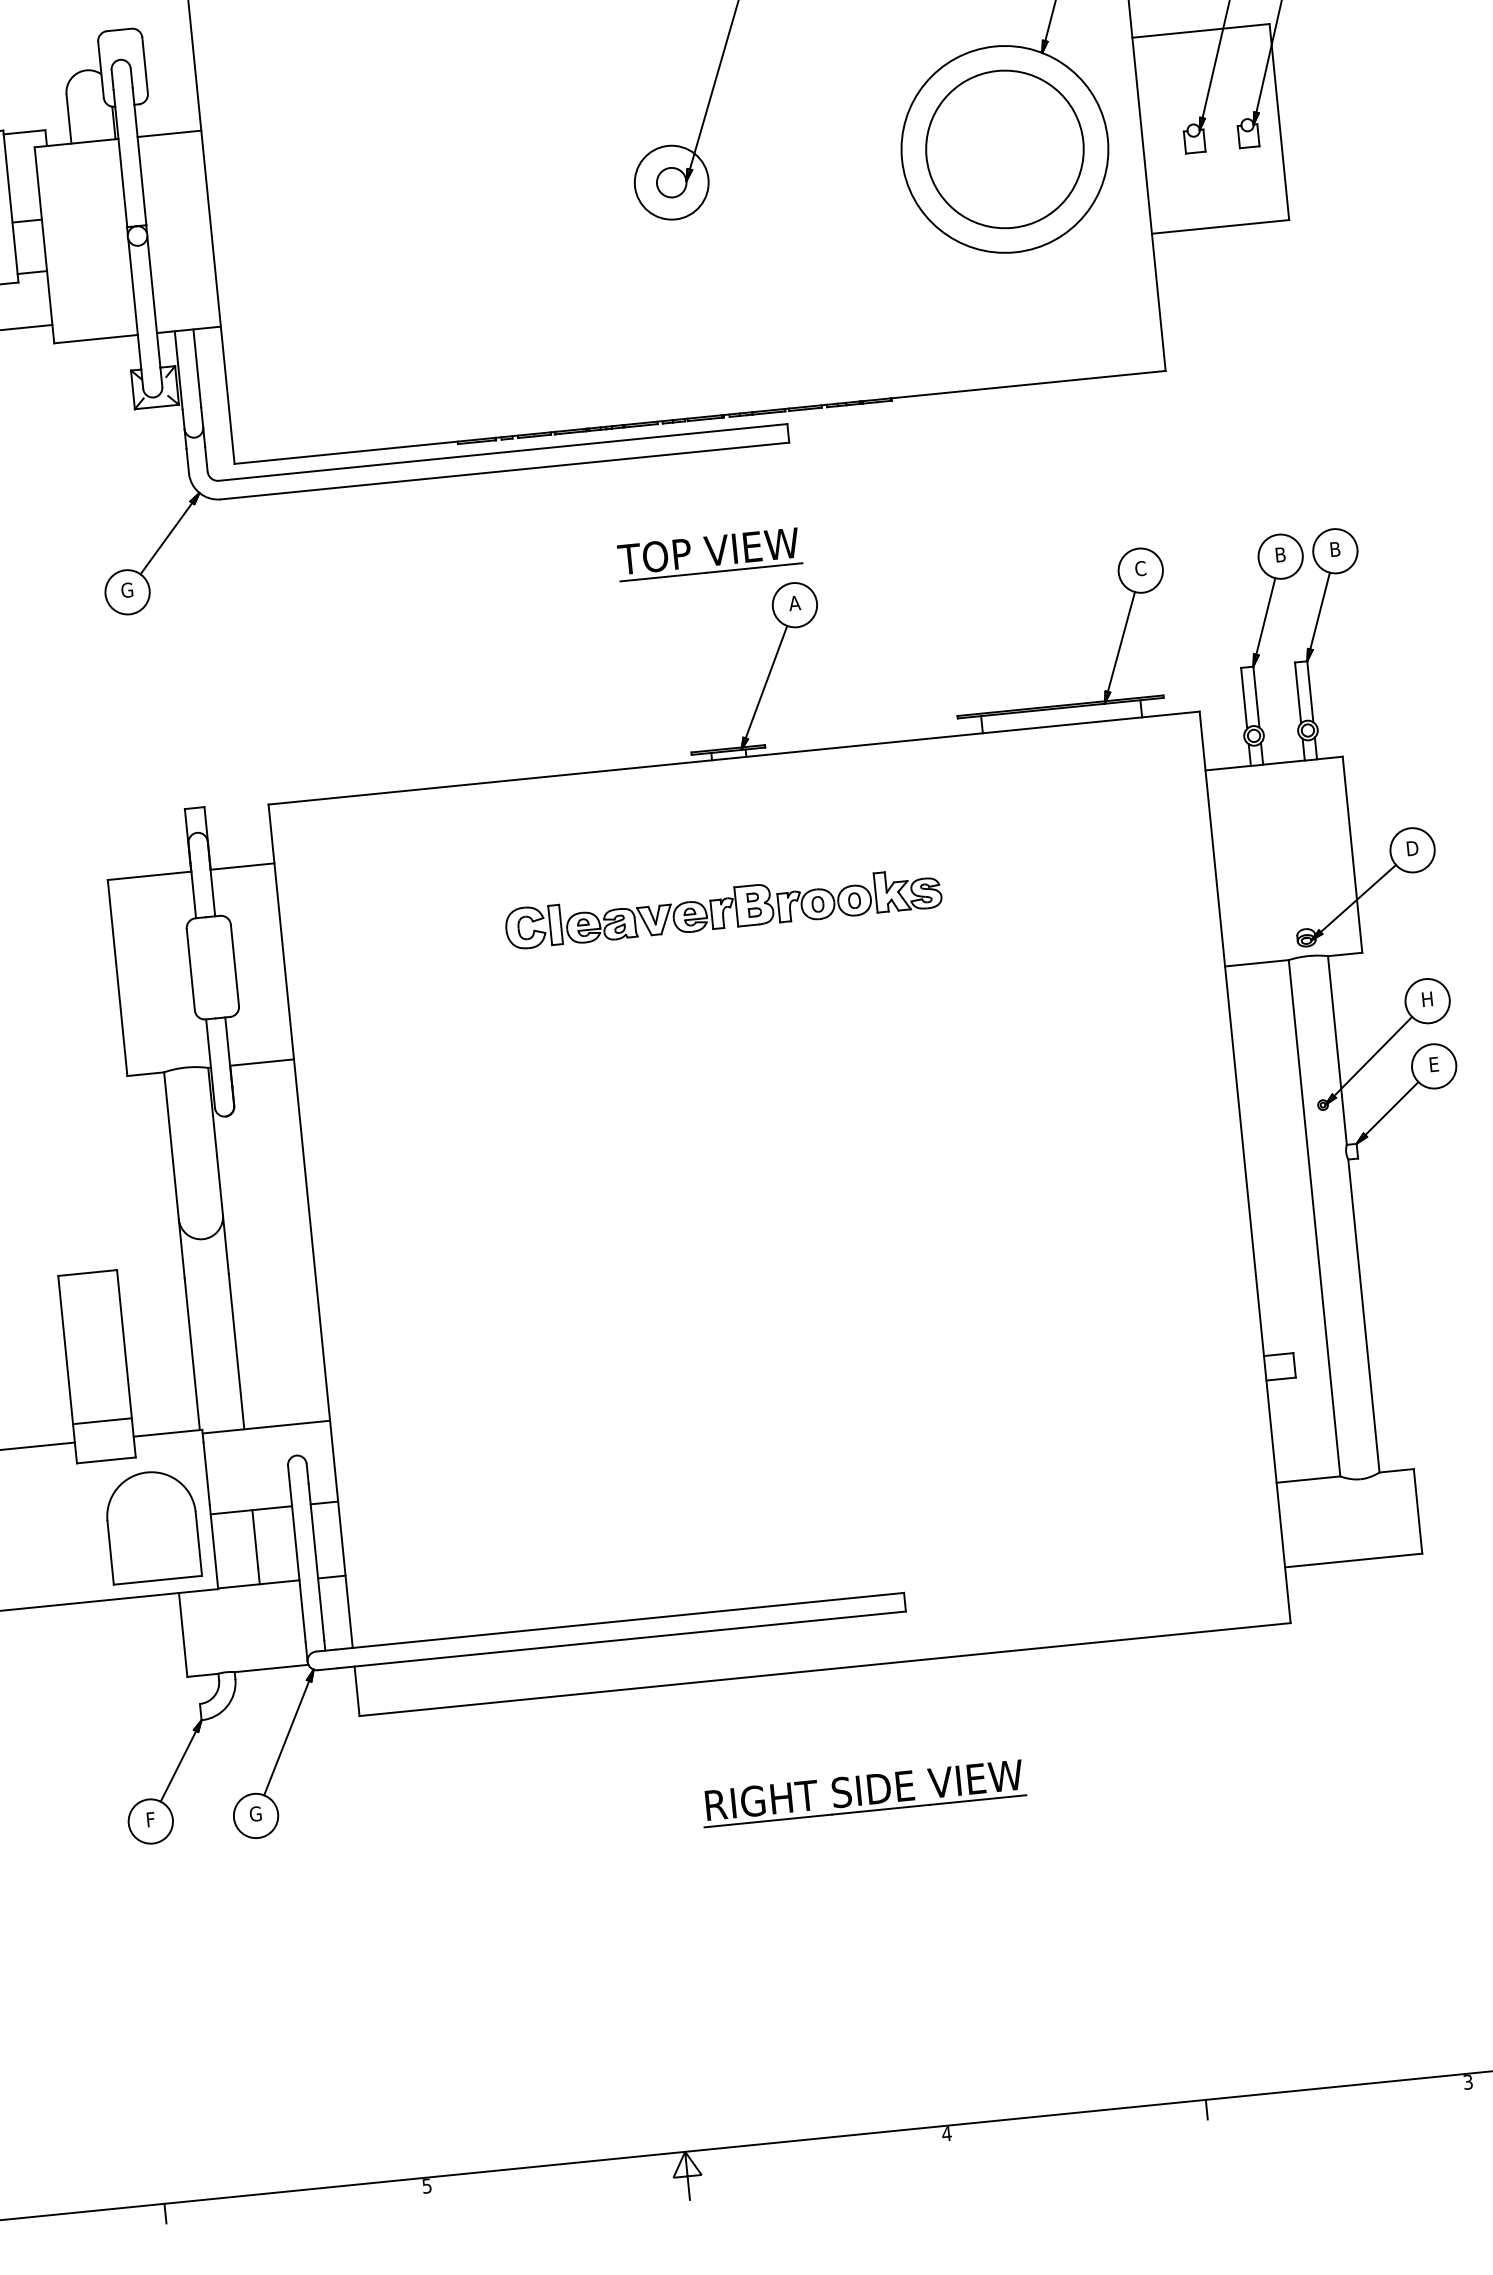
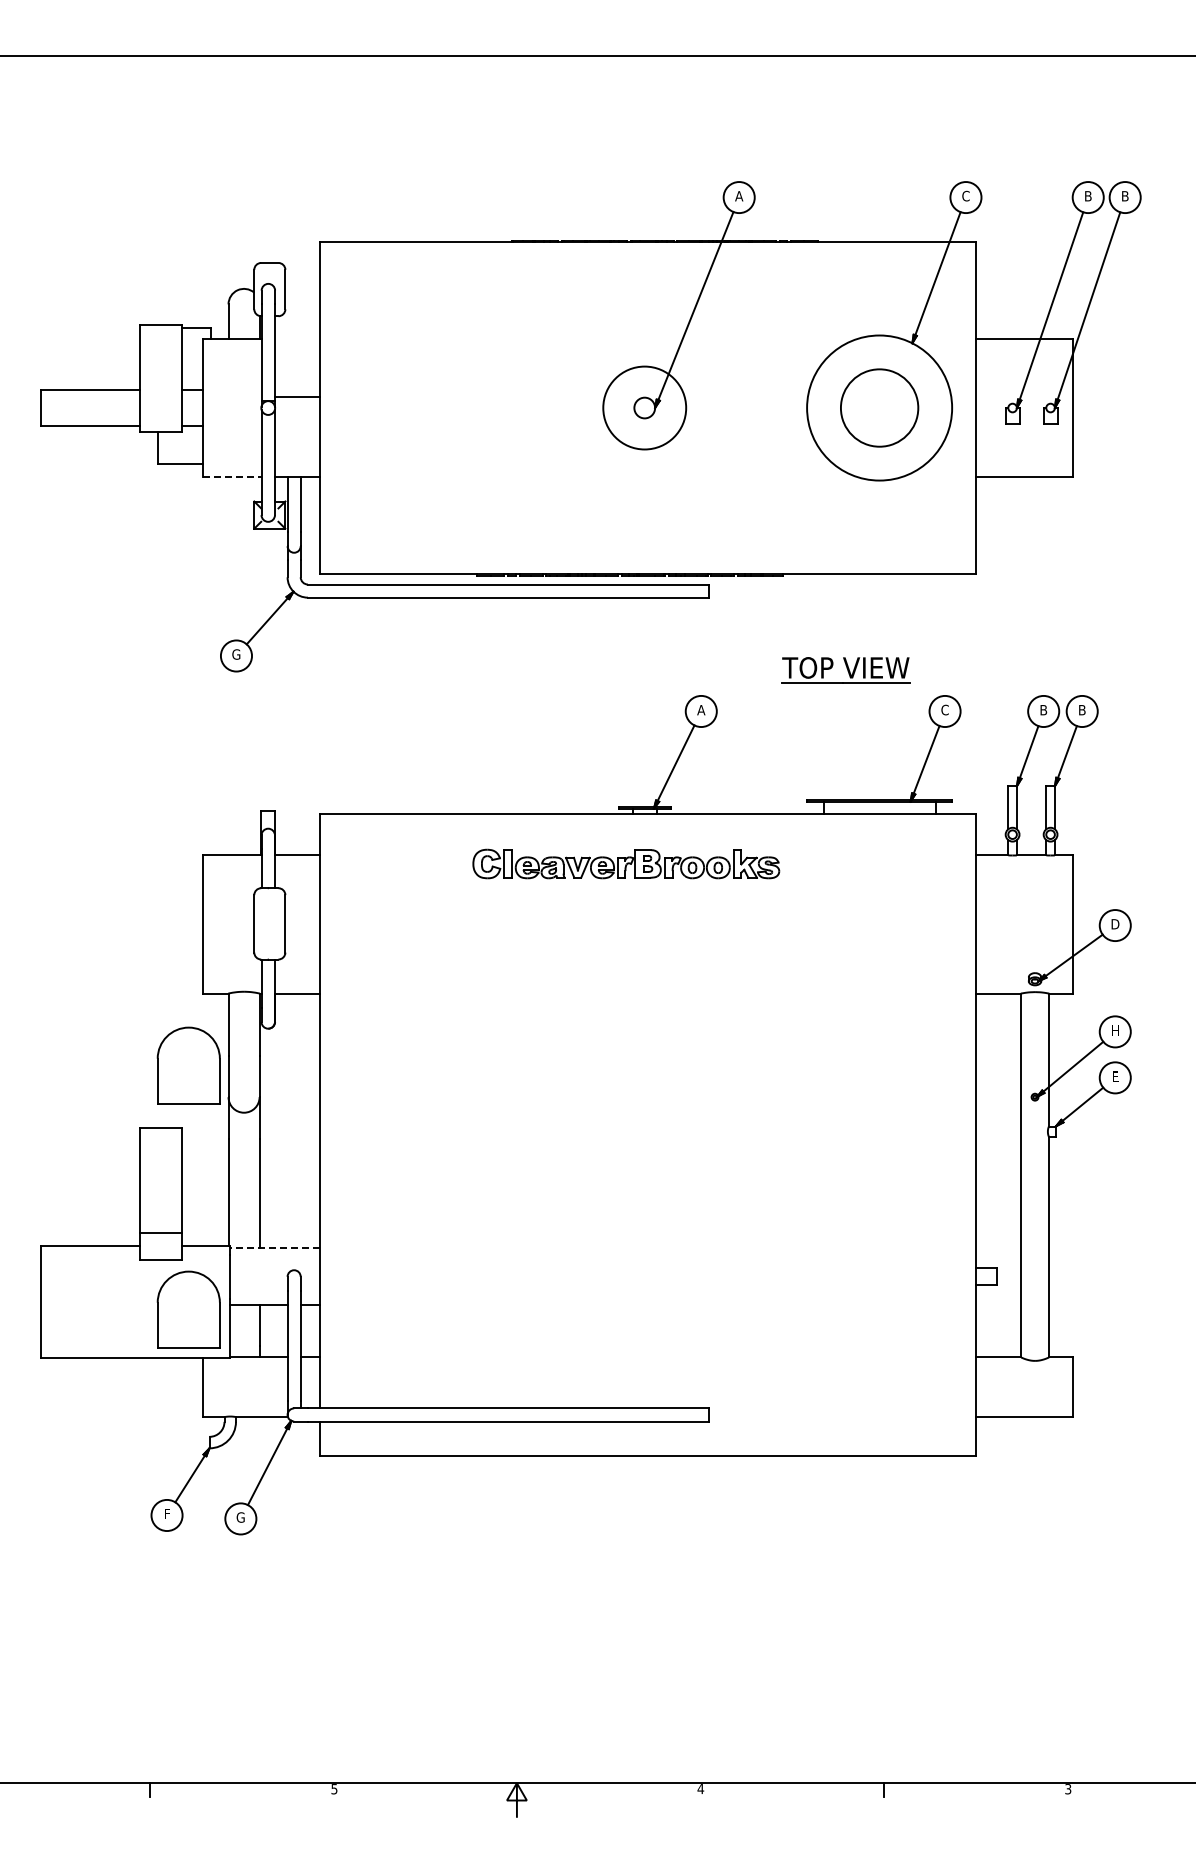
line: (169, 133) -> (297, 396), moved
circle: (1004, 148) -> (879, 407), size x0.7
circle: (671, 181) -> (644, 407), size x1.6
line: (96, 339) -> (232, 477), solid -> dashed
part: (708, 555) -> (845, 670), moved
part: (723, 907) -> (626, 863), moved
part: (117, 1180) -> (188, 1065), added
line: (266, 1427) -> (275, 1248), solid -> dashed
part: (863, 1793) -> (666, 1545), removed

